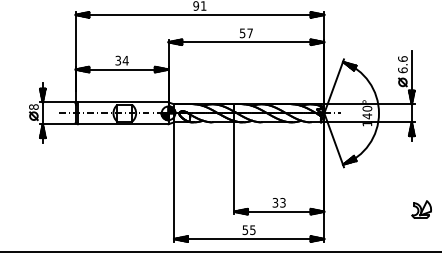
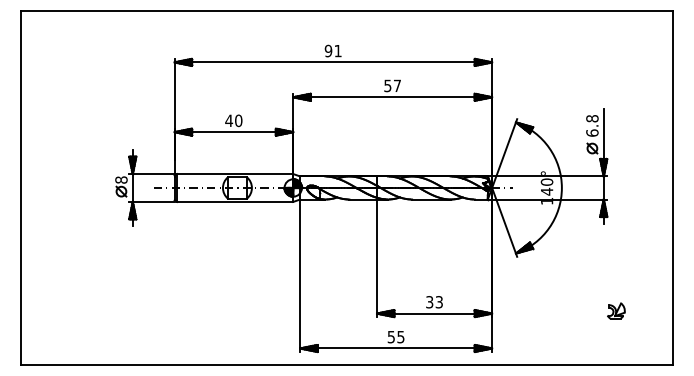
text: (402, 58) -> (592, 118), 6.6 -> 6.8
text: (121, 60) -> (233, 120), 34 -> 40
part: (421, 209) -> (616, 310), size x0.7

